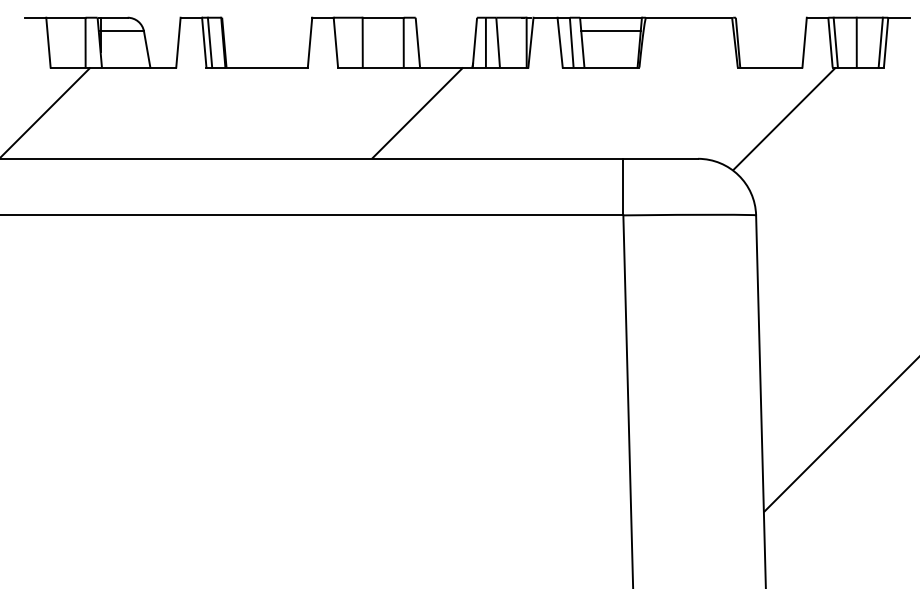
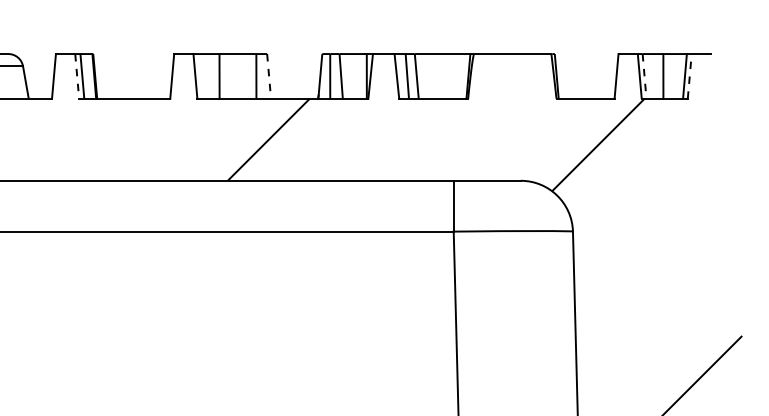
line: (610, 31) -> (442, 66), removed
line: (204, 42) -> (77, 76), solid -> dashed
line: (417, 42) -> (268, 76), solid -> dashed
line: (835, 42) -> (644, 76), solid -> dashed
line: (886, 42) -> (690, 76), solid -> dashed

